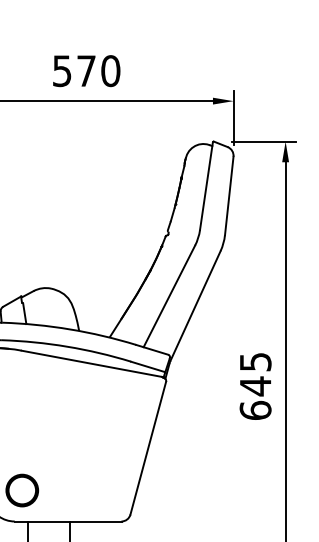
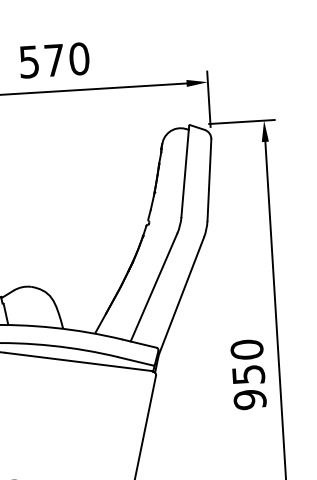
text: (255, 386) -> (248, 374), 645 -> 950

